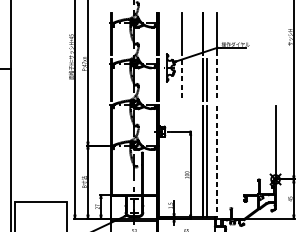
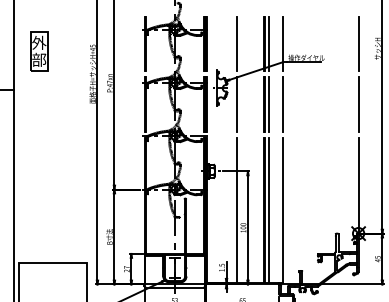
line: (206, 33) -> (268, 43), added
line: (275, 33) -> (358, 43), added
part: (30, 39) -> (39, 51), added
line: (181, 80) -> (236, 104), dashed -> solid
line: (217, 80) -> (282, 104), dashed -> solid
line: (275, 80) -> (358, 104), added
line: (181, 160) -> (236, 209), added
line: (217, 161) -> (282, 210), dashed -> solid

